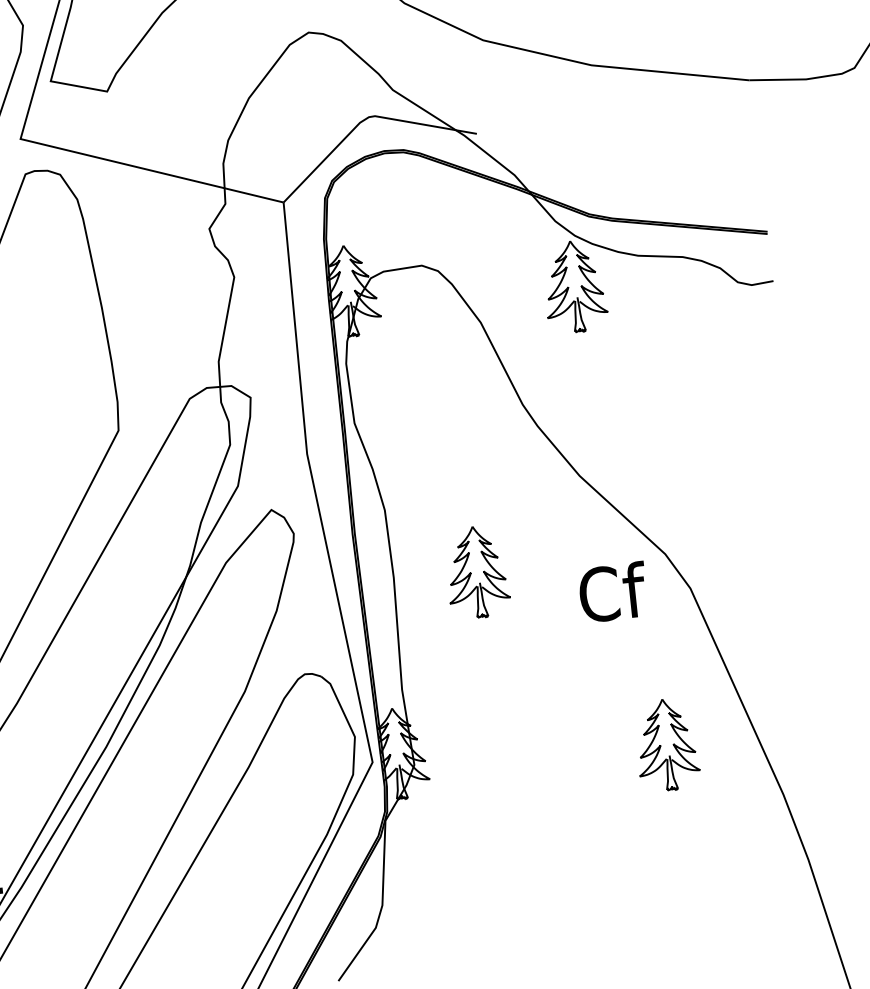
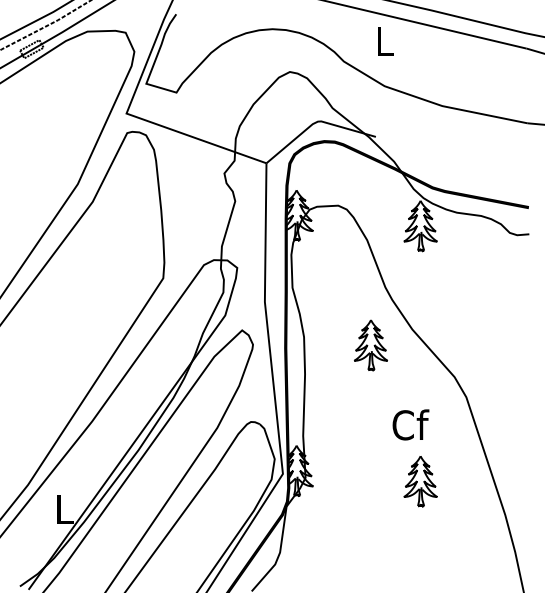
part: (476, 572) -> (370, 345), moved
text: (612, 591) -> (410, 424), moved
part: (666, 745) -> (420, 481), moved

